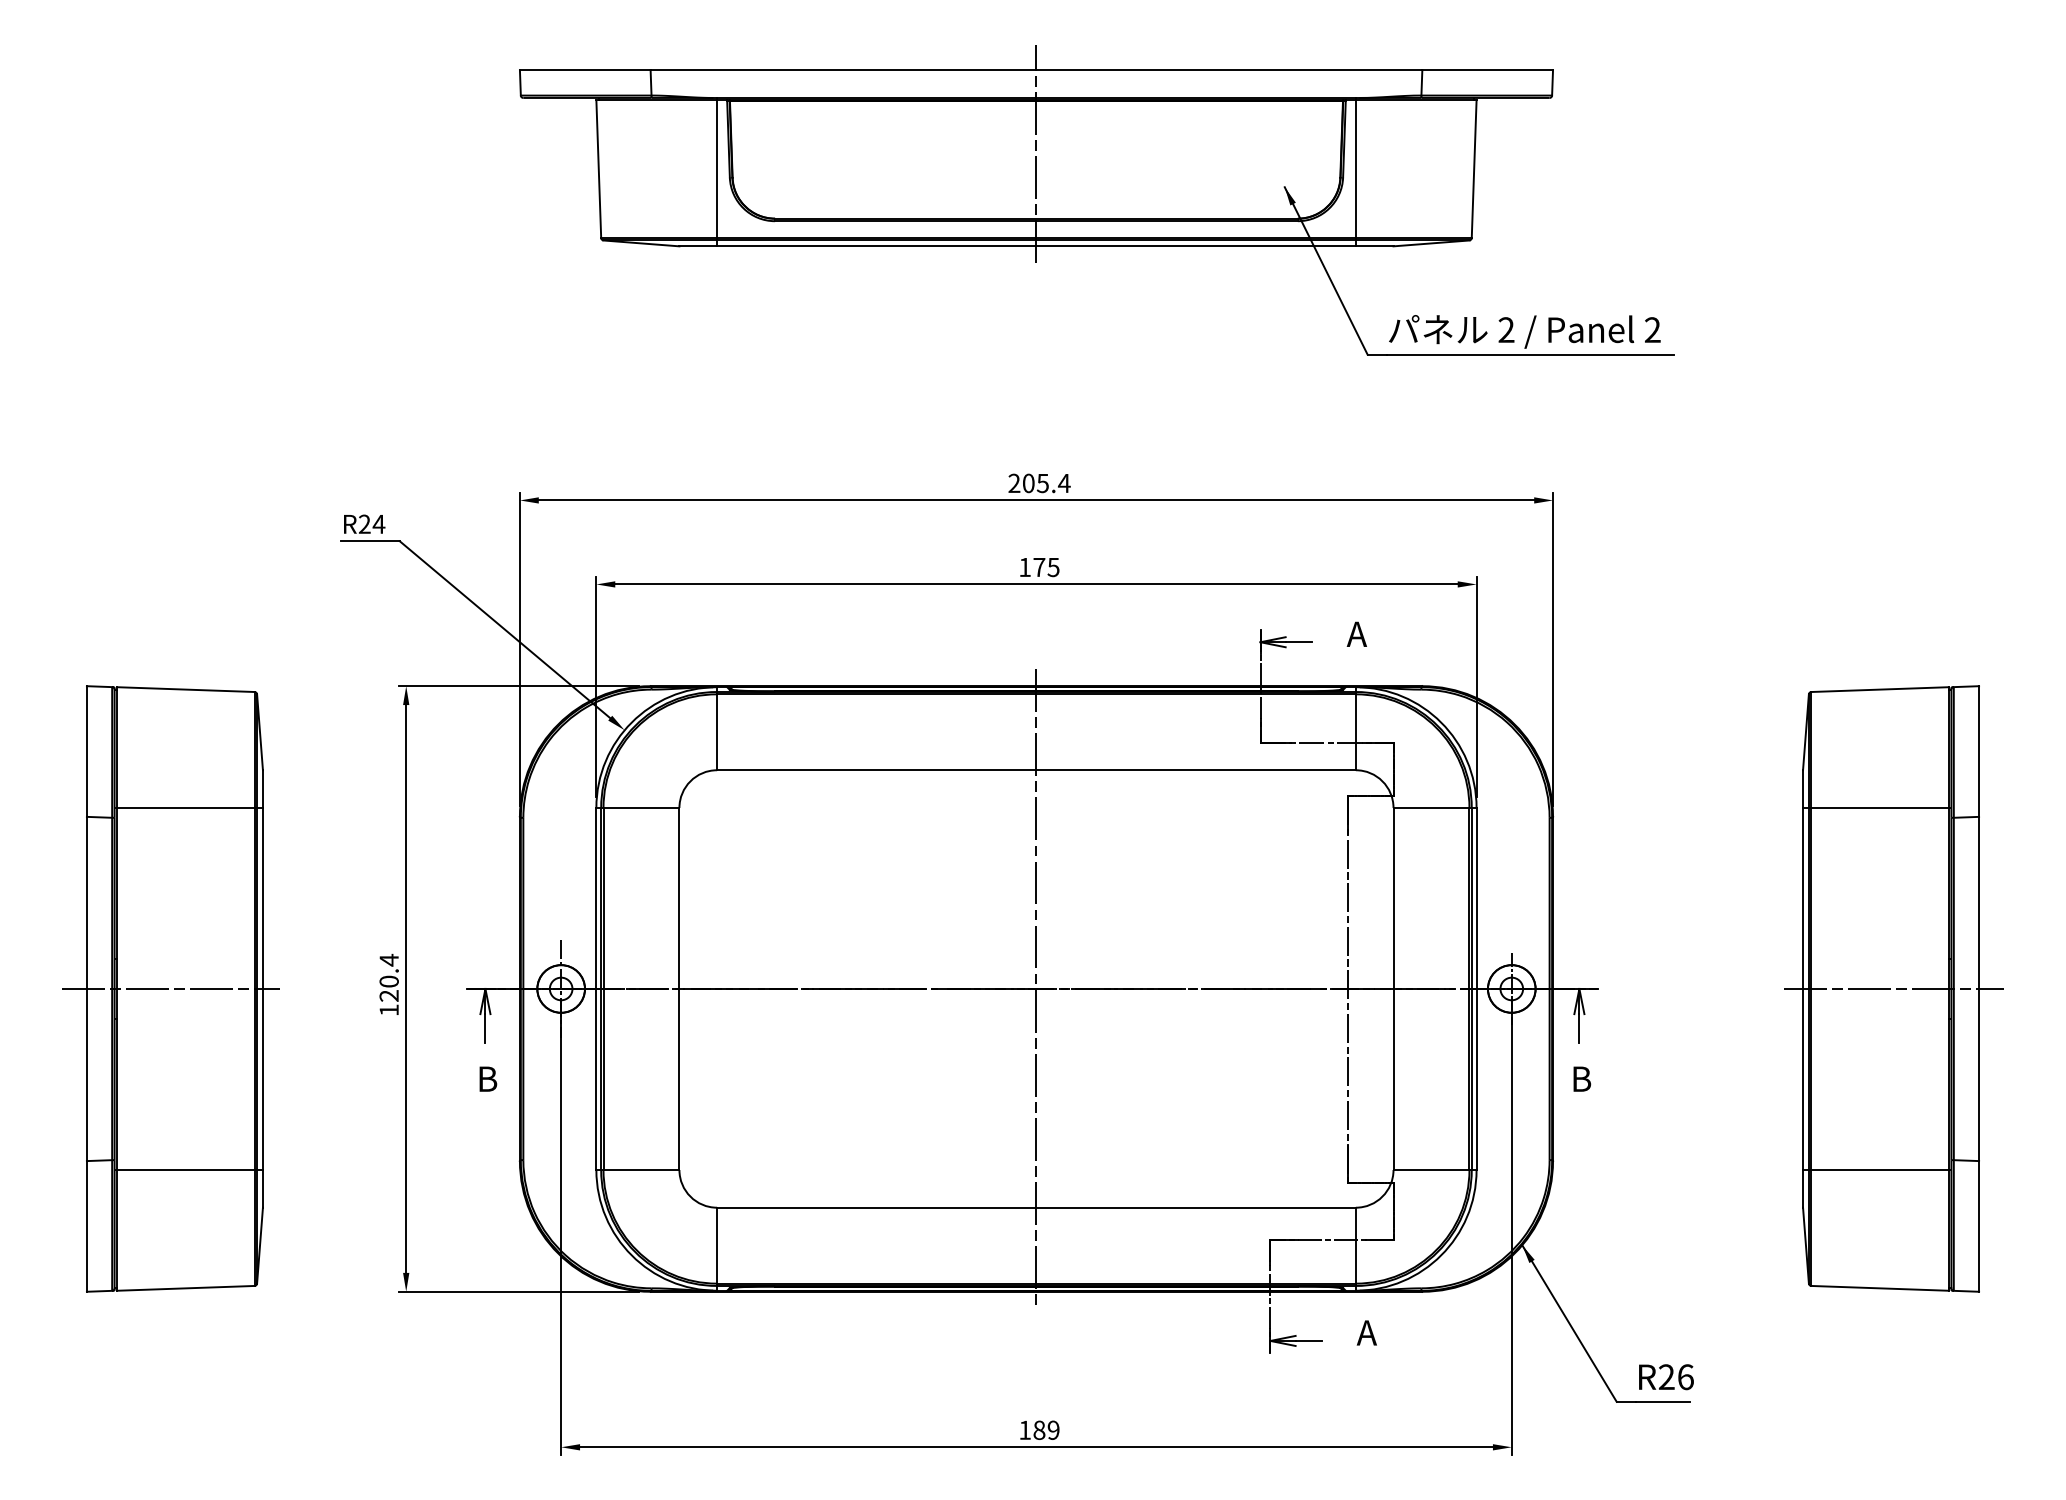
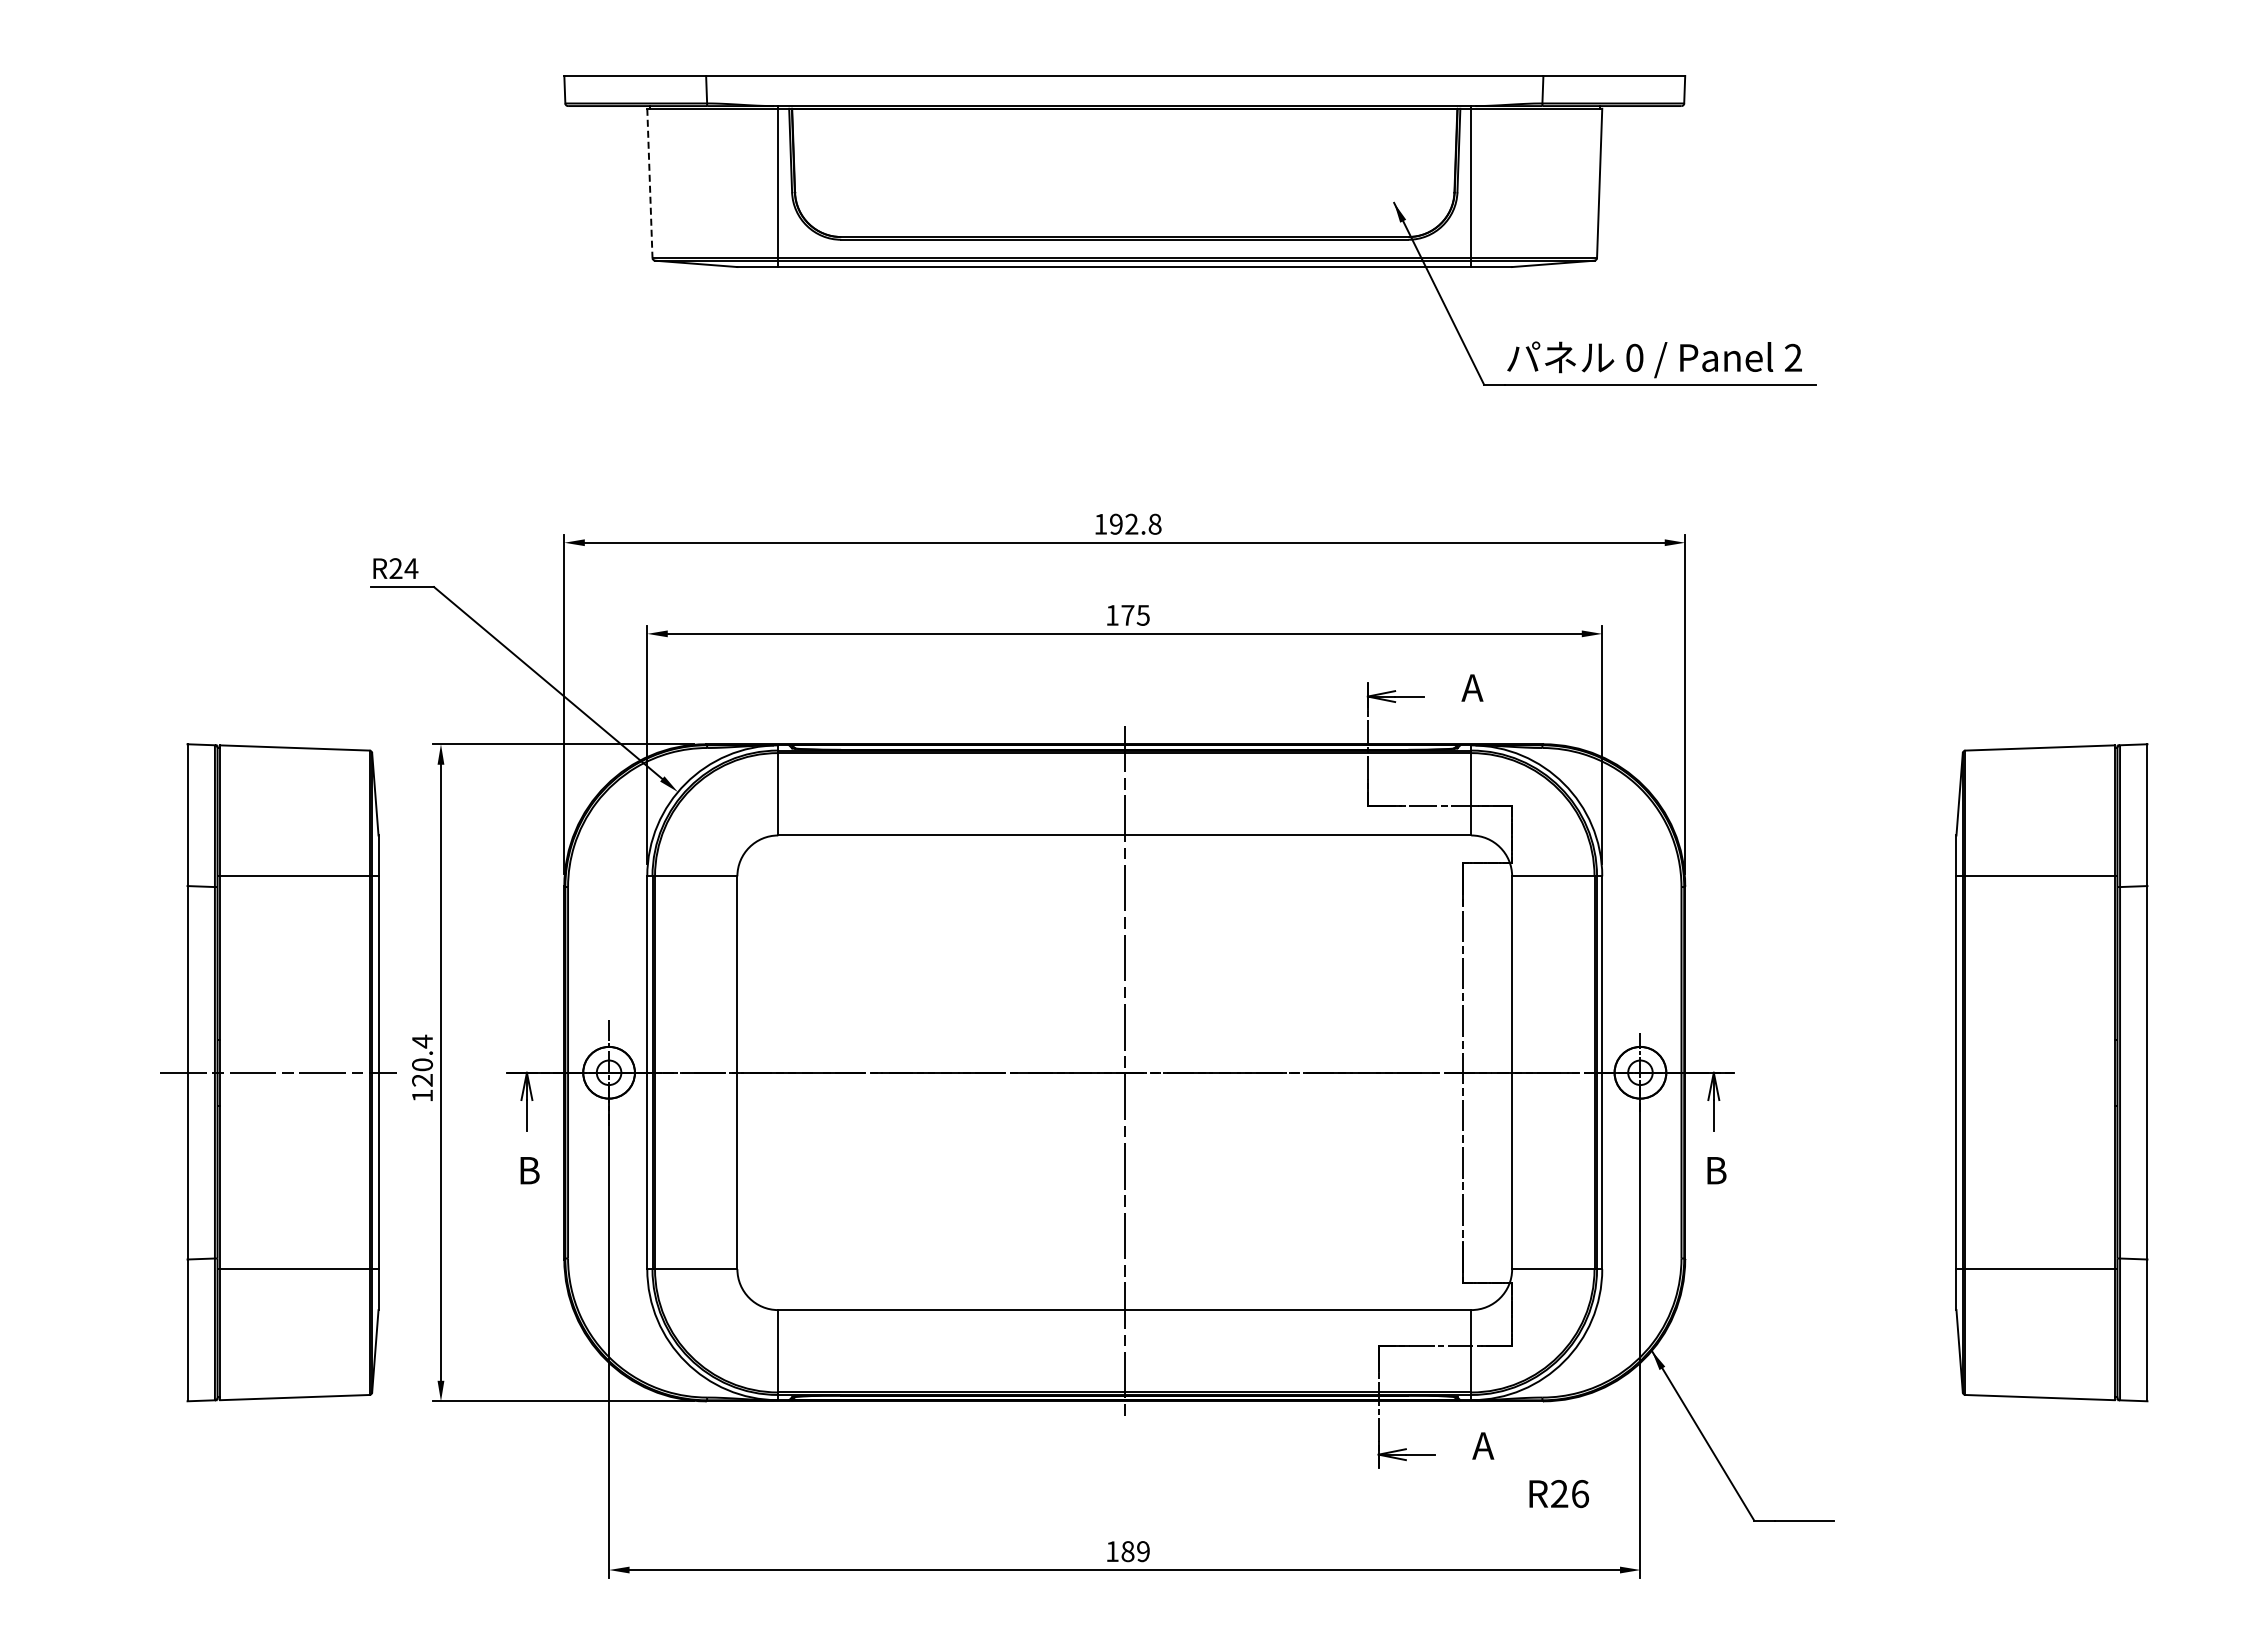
line: (1036, 153) -> (1124, 166), removed
line: (598, 169) -> (649, 183), solid -> dashed
text: (1506, 329) -> (1634, 357), 2 -> 0
text: (1038, 482) -> (1127, 523), 205.4 -> 192.8
part: (170, 988) -> (278, 1072), moved
line: (1893, 988) -> (2054, 1072), removed
text: (1665, 1377) -> (1558, 1494), moved

